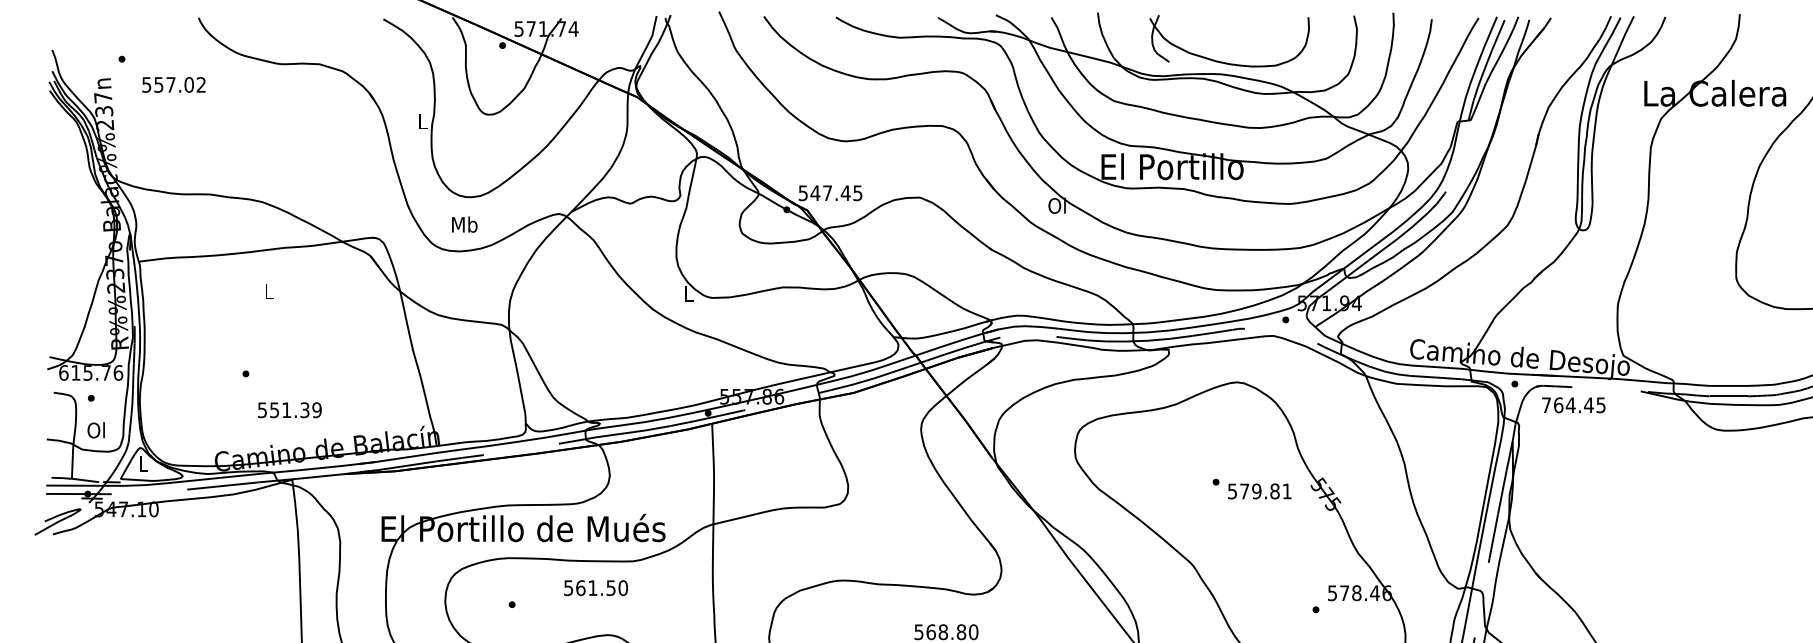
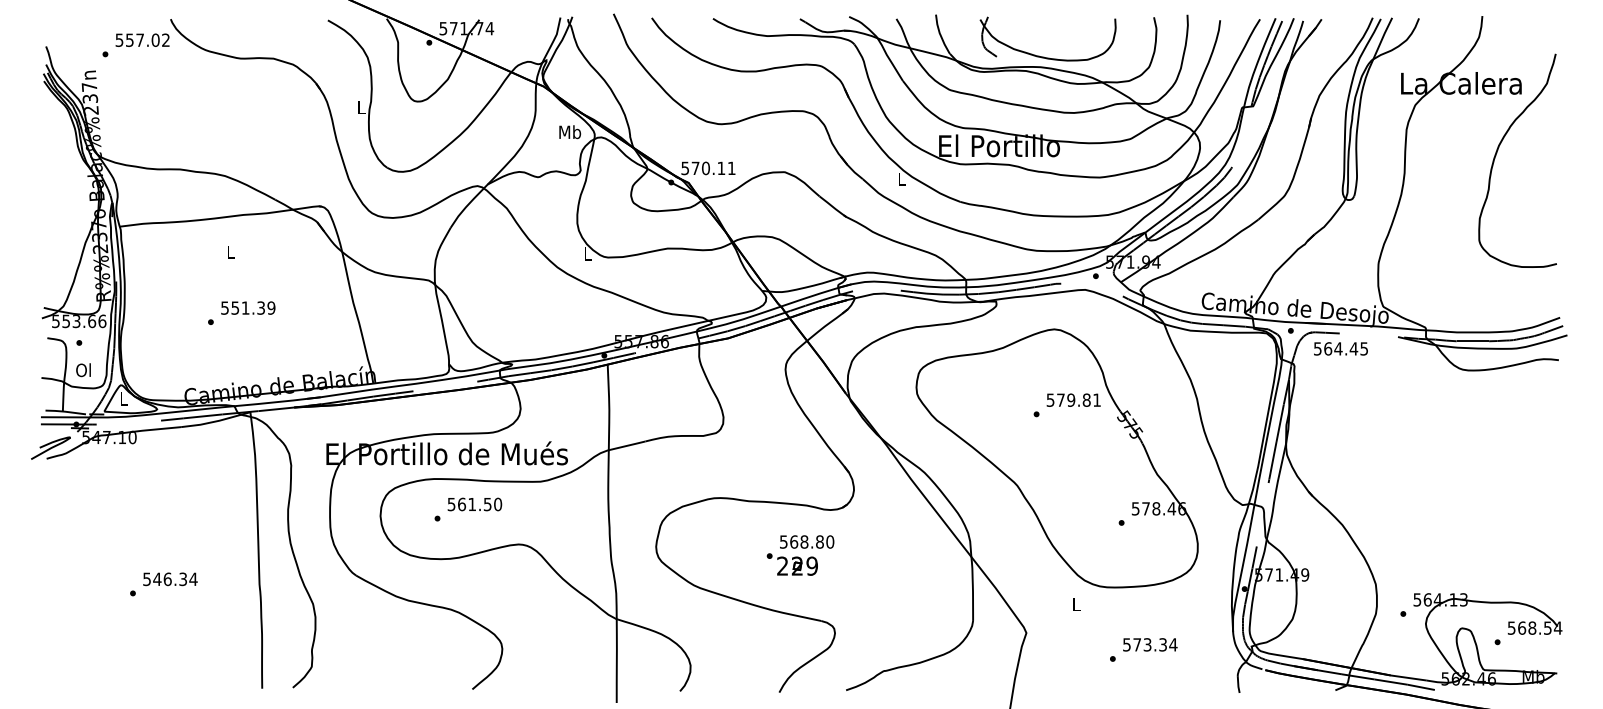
text: (173, 84) -> (142, 39), moved
text: (836, 193) -> (713, 168), 547.45 -> 570.11
text: (1057, 205) -> (901, 178), Ol -> L
text: (465, 225) -> (570, 132), moved
text: (85, 373) -> (74, 321), 615.76 -> 553.66
text: (1546, 404) -> (1317, 348), 764.45 -> 564.45
text: (290, 409) -> (248, 307), moved
text: (1259, 490) -> (1073, 399), moved
text: (595, 588) -> (474, 504), moved

